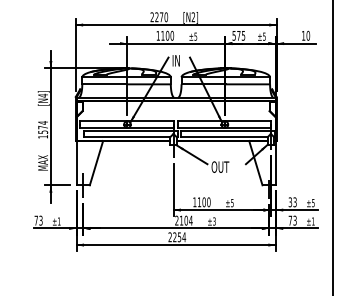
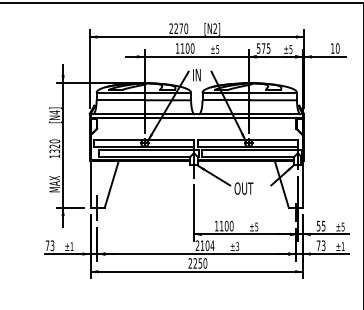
text: (43, 127) -> (55, 146), 1574 -> 1320
text: (292, 201) -> (320, 225), 33 -> 55
text: (184, 237) -> (205, 263), 2254 -> 2250

